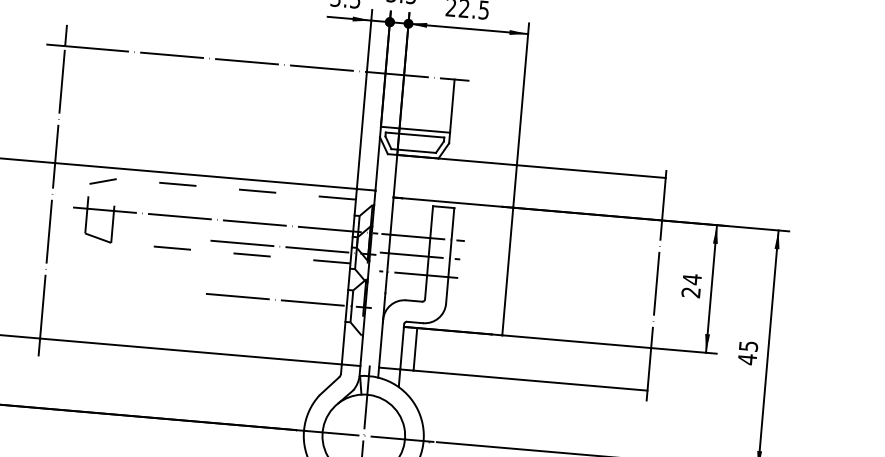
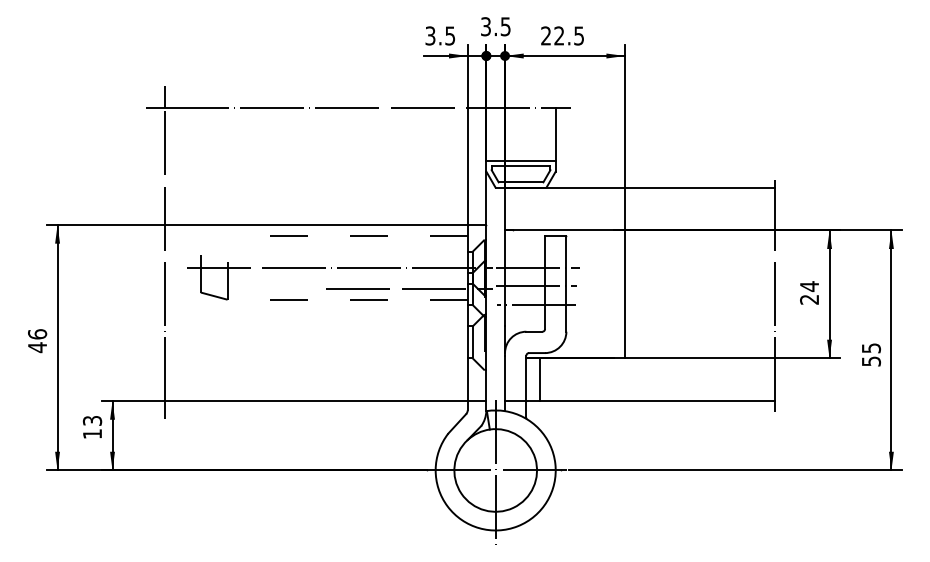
line: (102, 181) -> (213, 239), removed
line: (288, 301) -> (409, 342), removed
text: (747, 359) -> (871, 361), 45 -> 55

